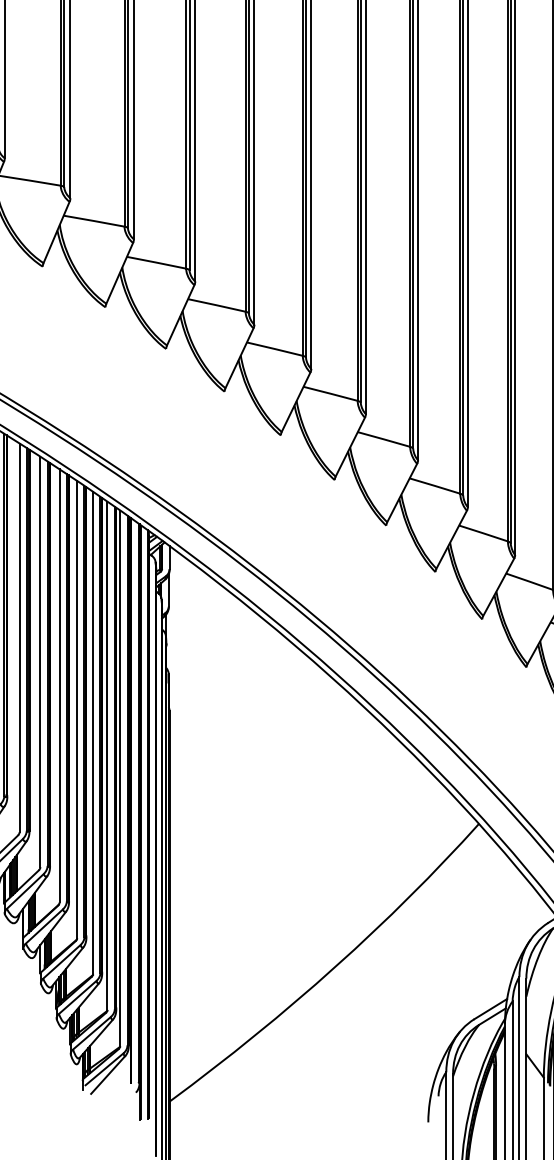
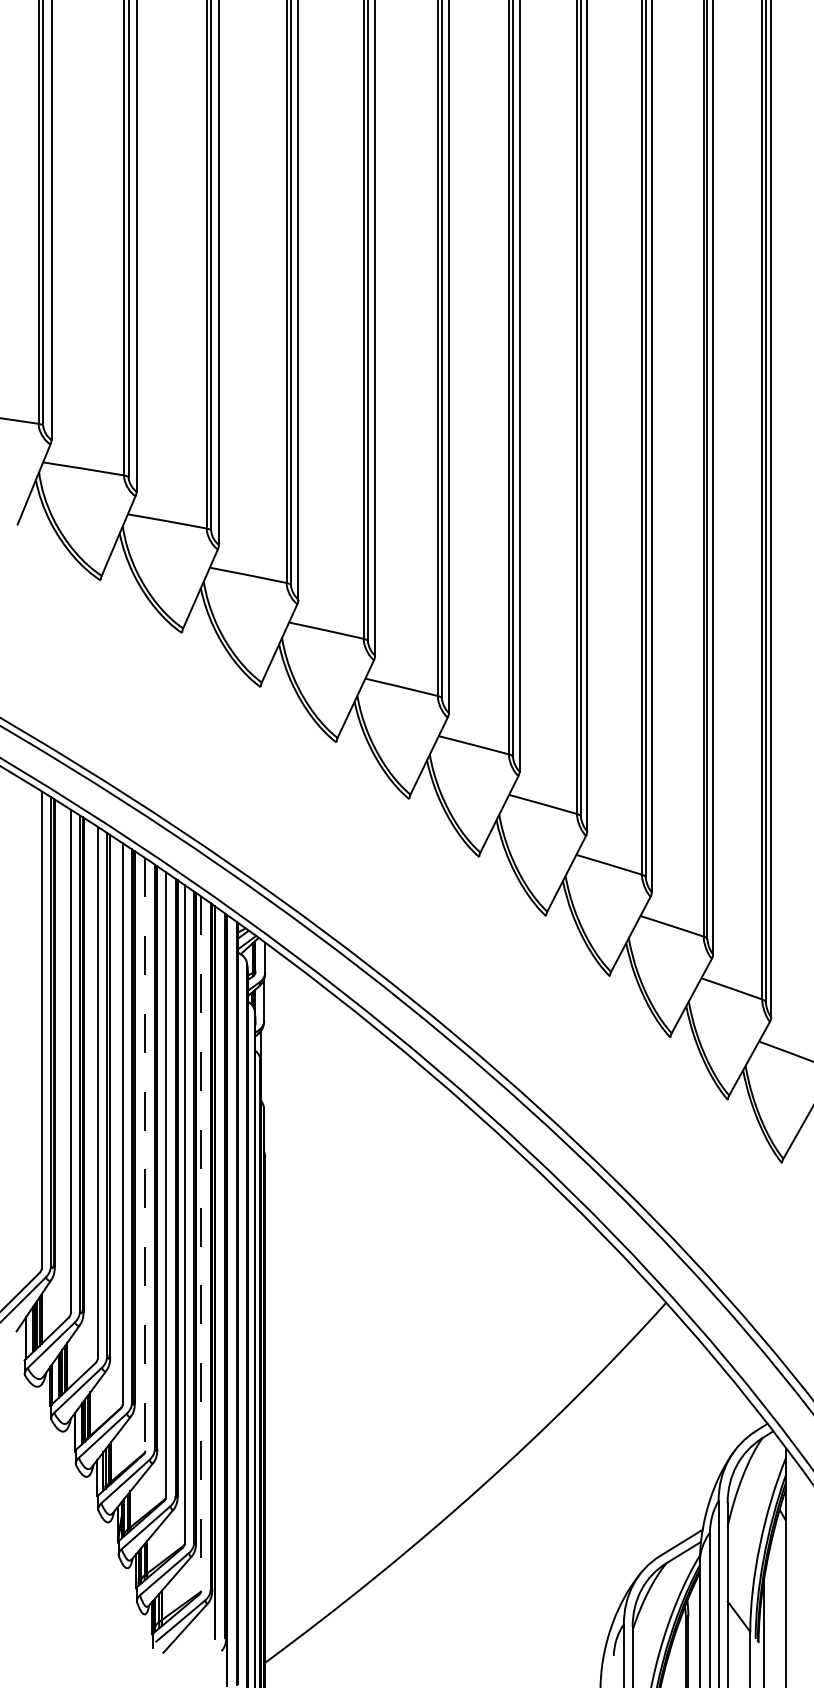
line: (77, 710) -> (145, 1155), solid -> dashed
line: (120, 778) -> (201, 1244), solid -> dashed

